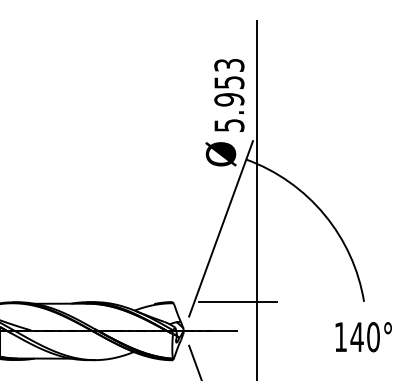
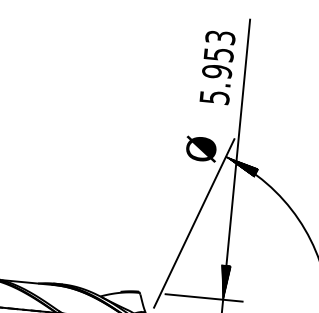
text: (229, 95) -> (217, 67), moved
hatch: (262, 167) -> (241, 166), added
hatch: (256, 284) -> (224, 282), added

